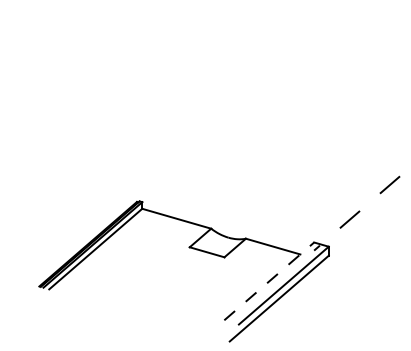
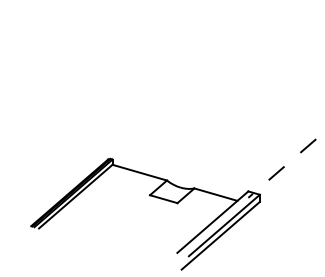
line: (268, 281) -> (212, 222), dashed -> solid

